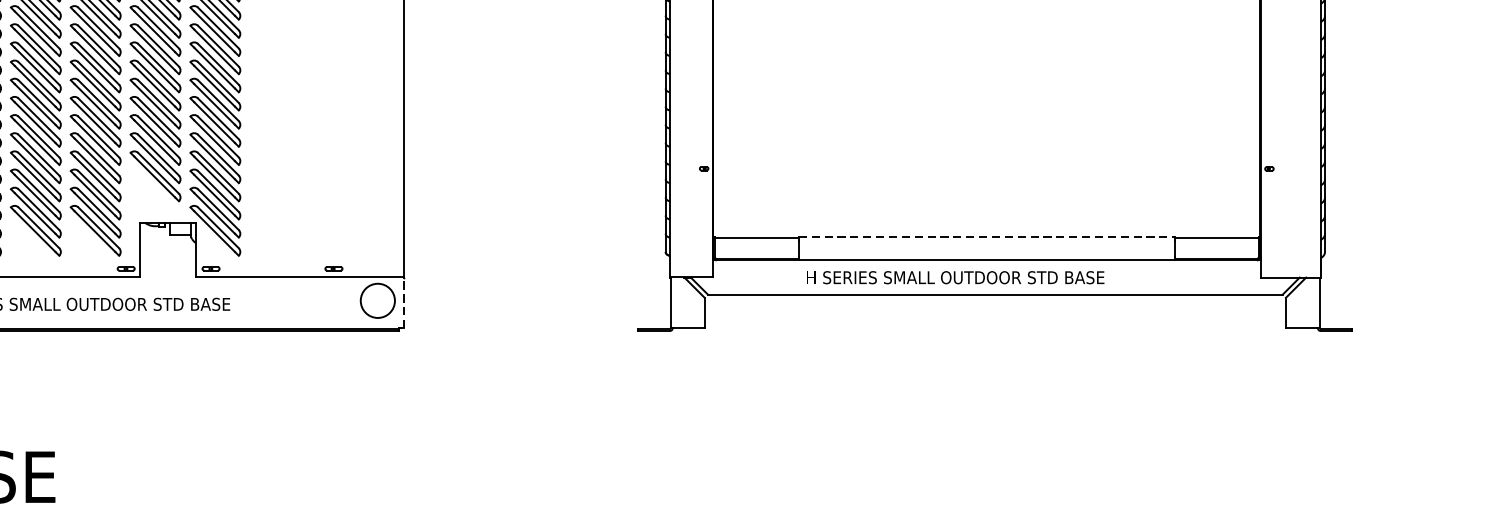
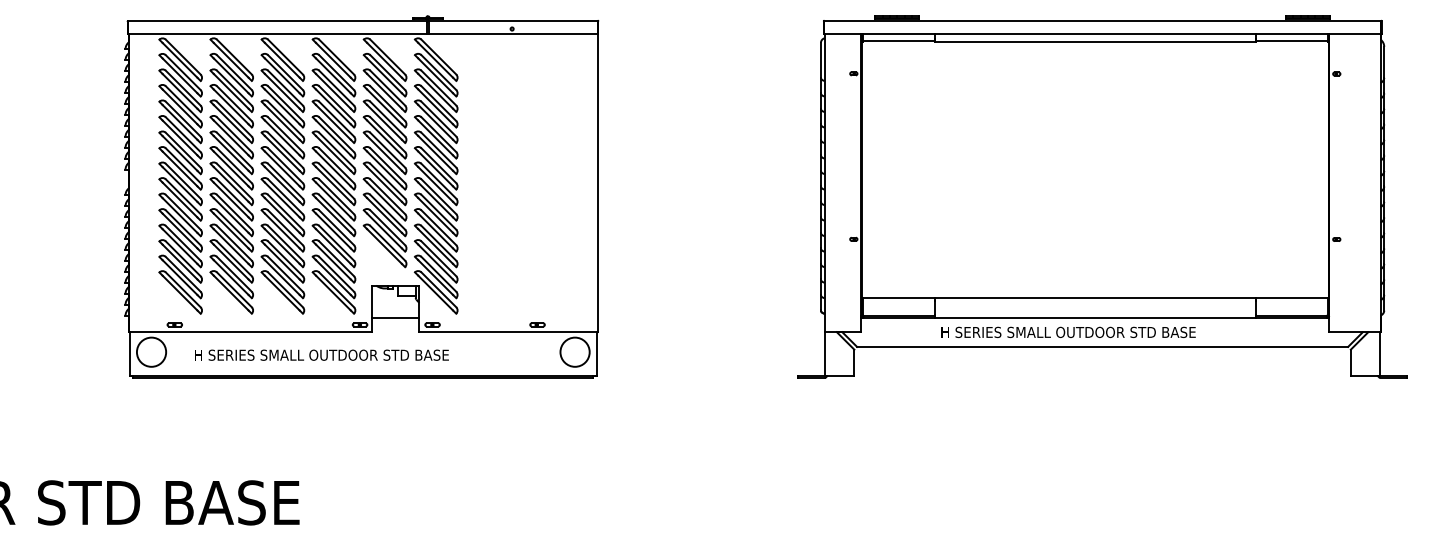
line: (987, 236) -> (1095, 297), dashed -> solid
line: (167, 260) -> (395, 317), added
line: (402, 302) -> (596, 353), dashed -> solid

